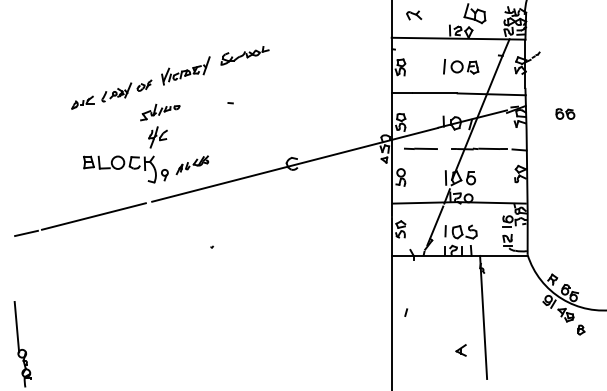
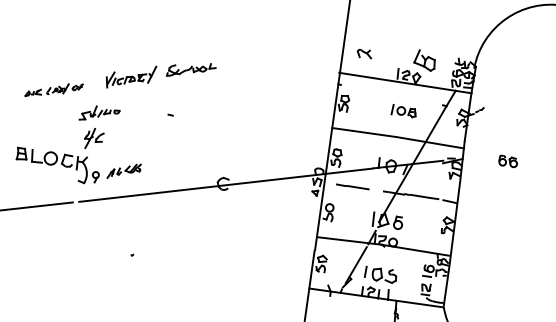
part: (461, 66) -> (404, 110), size x0.7
part: (111, 94) -> (53, 89), size x0.7
part: (565, 113) -> (508, 160), moved

